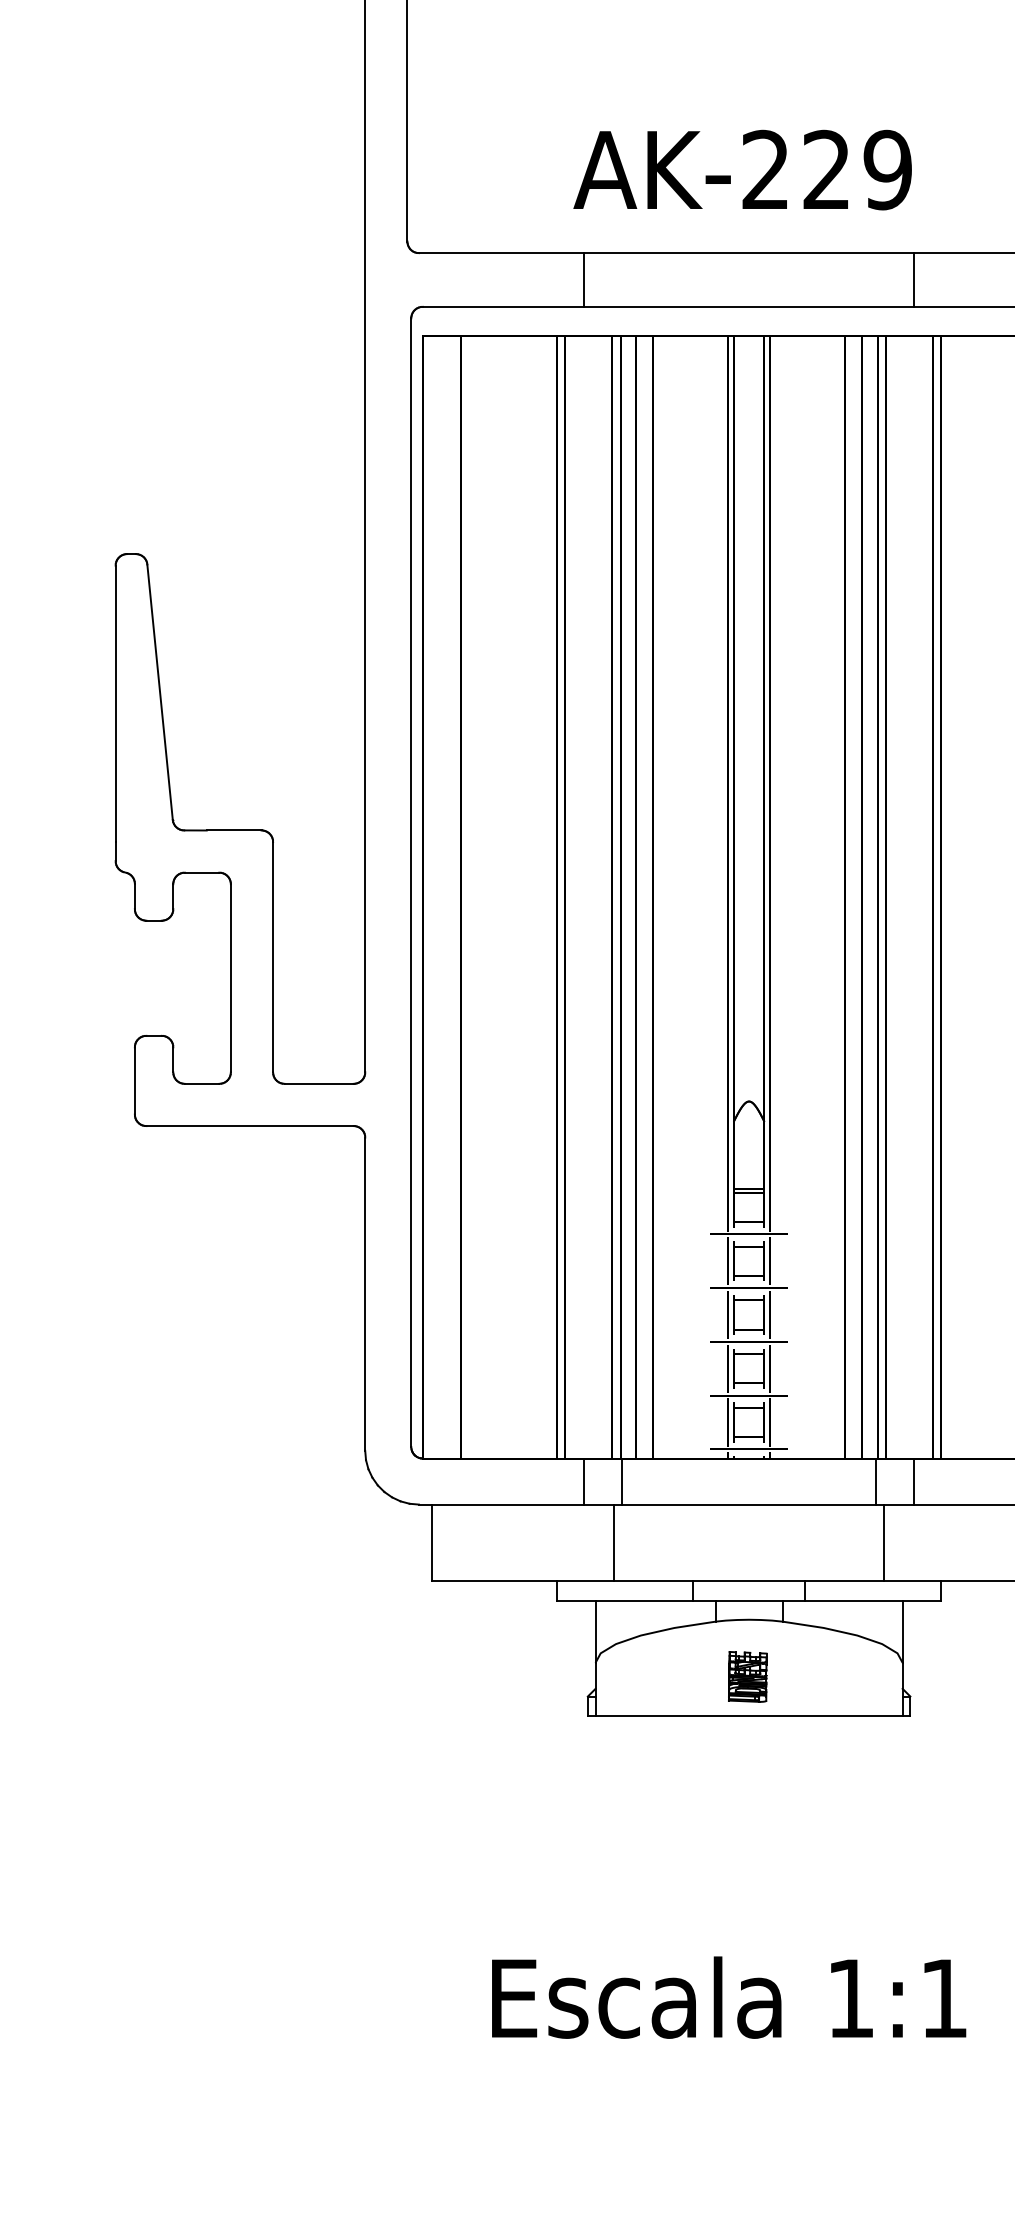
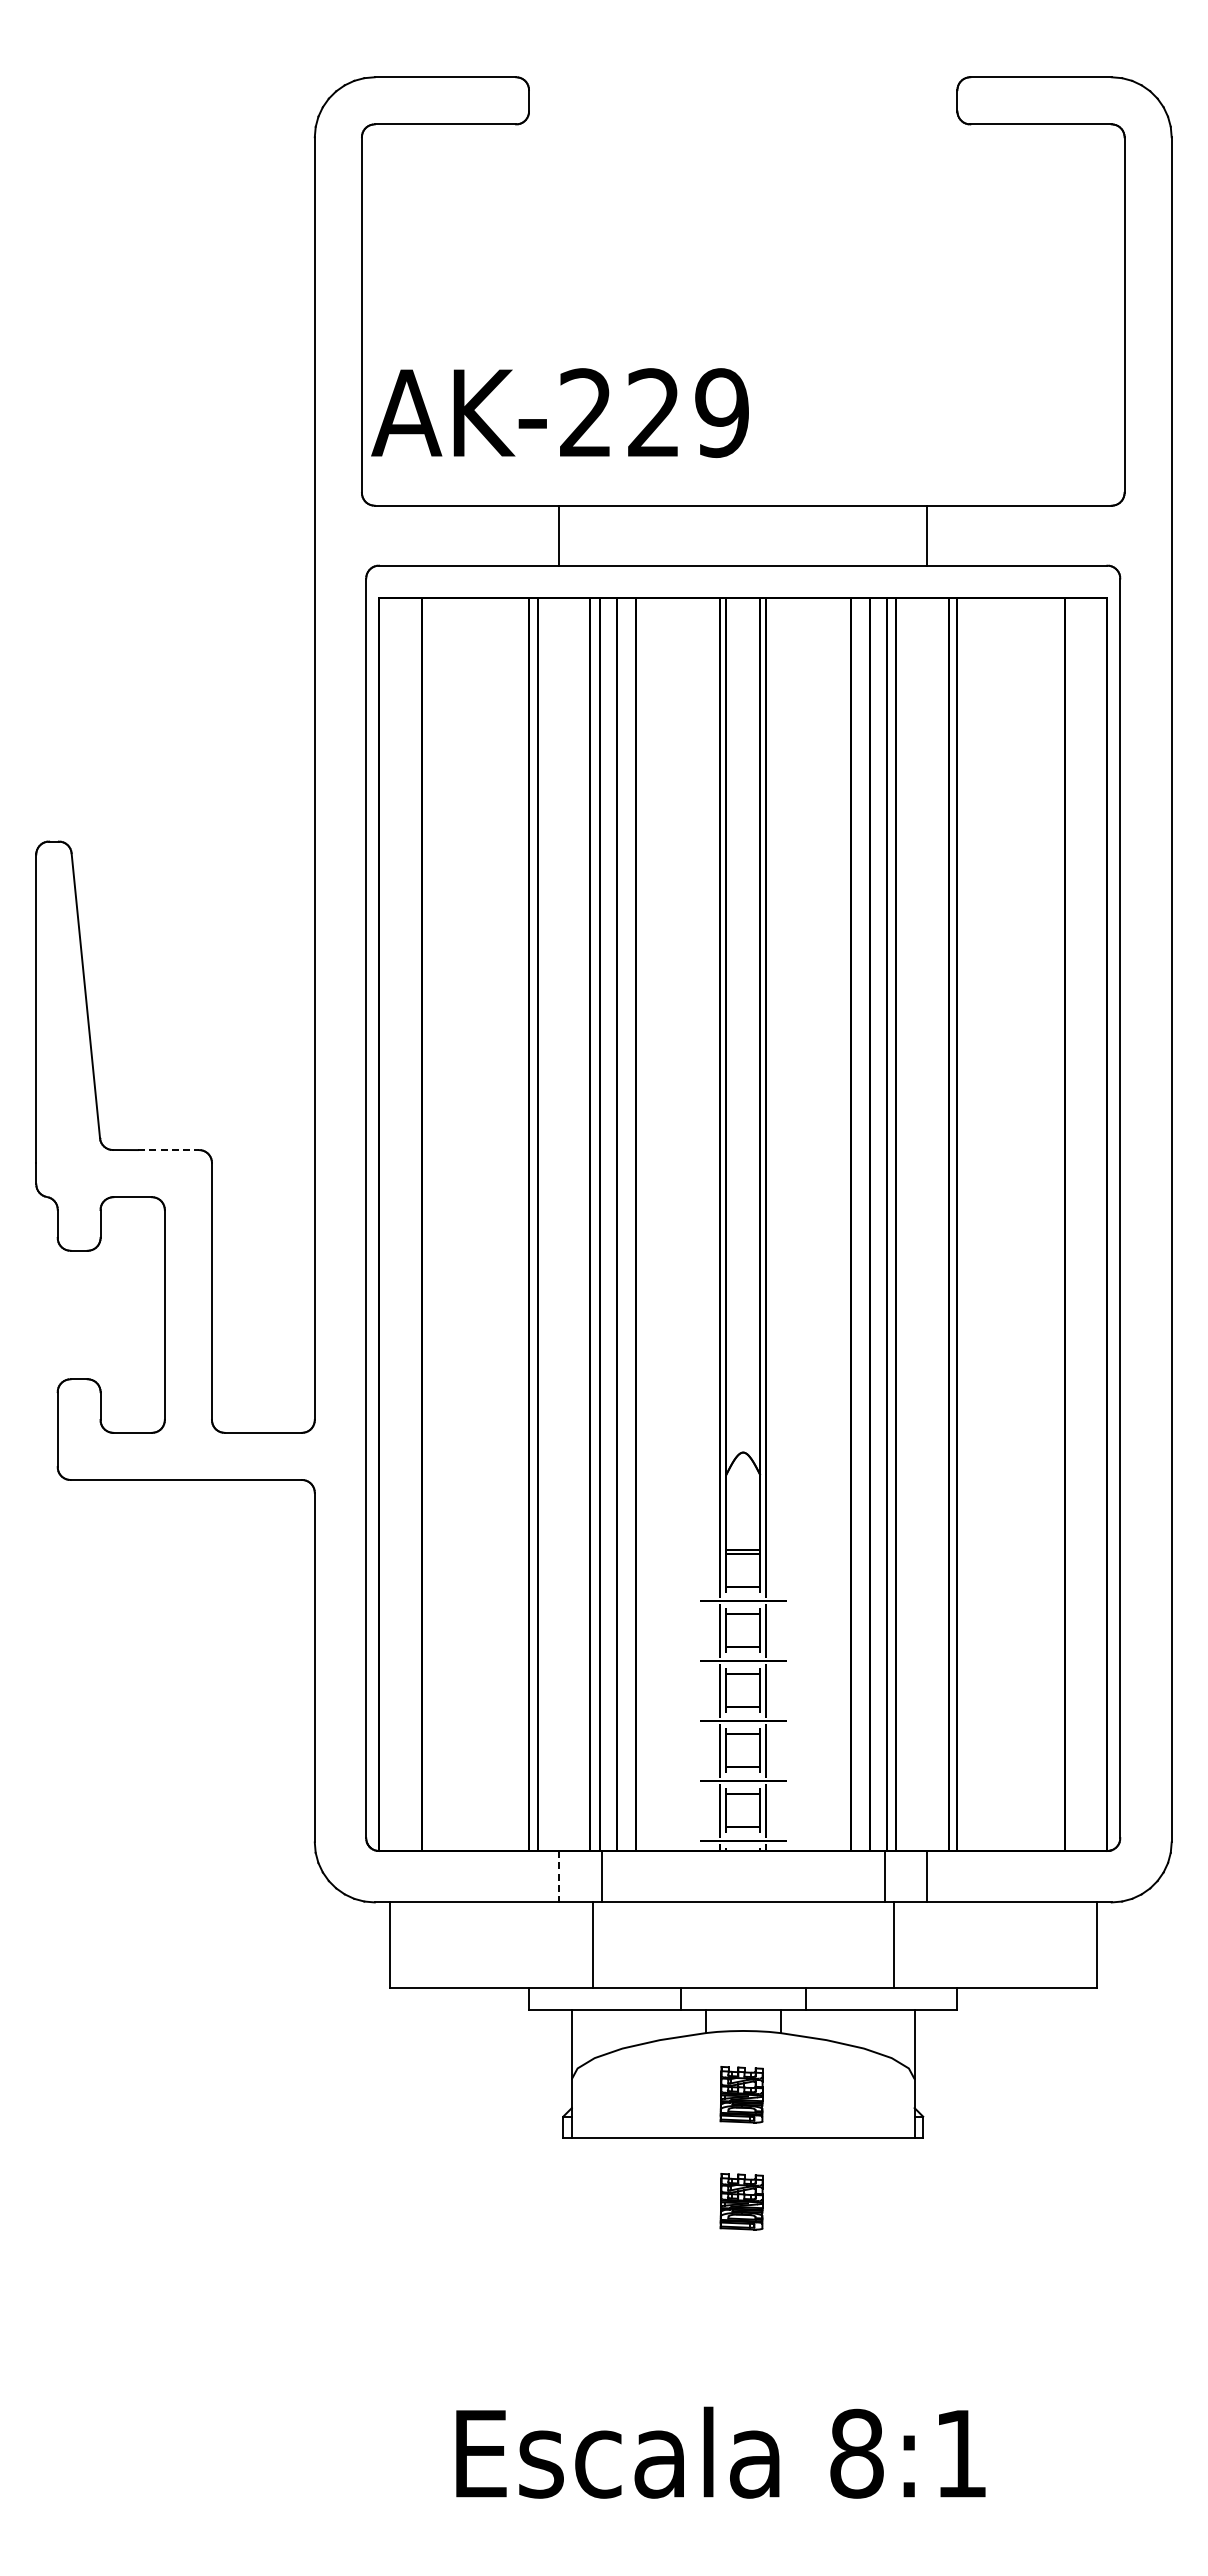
text: (742, 169) -> (559, 412), moved
line: (234, 830) -> (168, 1150), solid -> dashed
line: (584, 1481) -> (559, 1876), solid -> dashed
part: (747, 1772) -> (741, 2201), added
text: (850, 1998) -> (856, 2453), 1:1 -> 8:1

